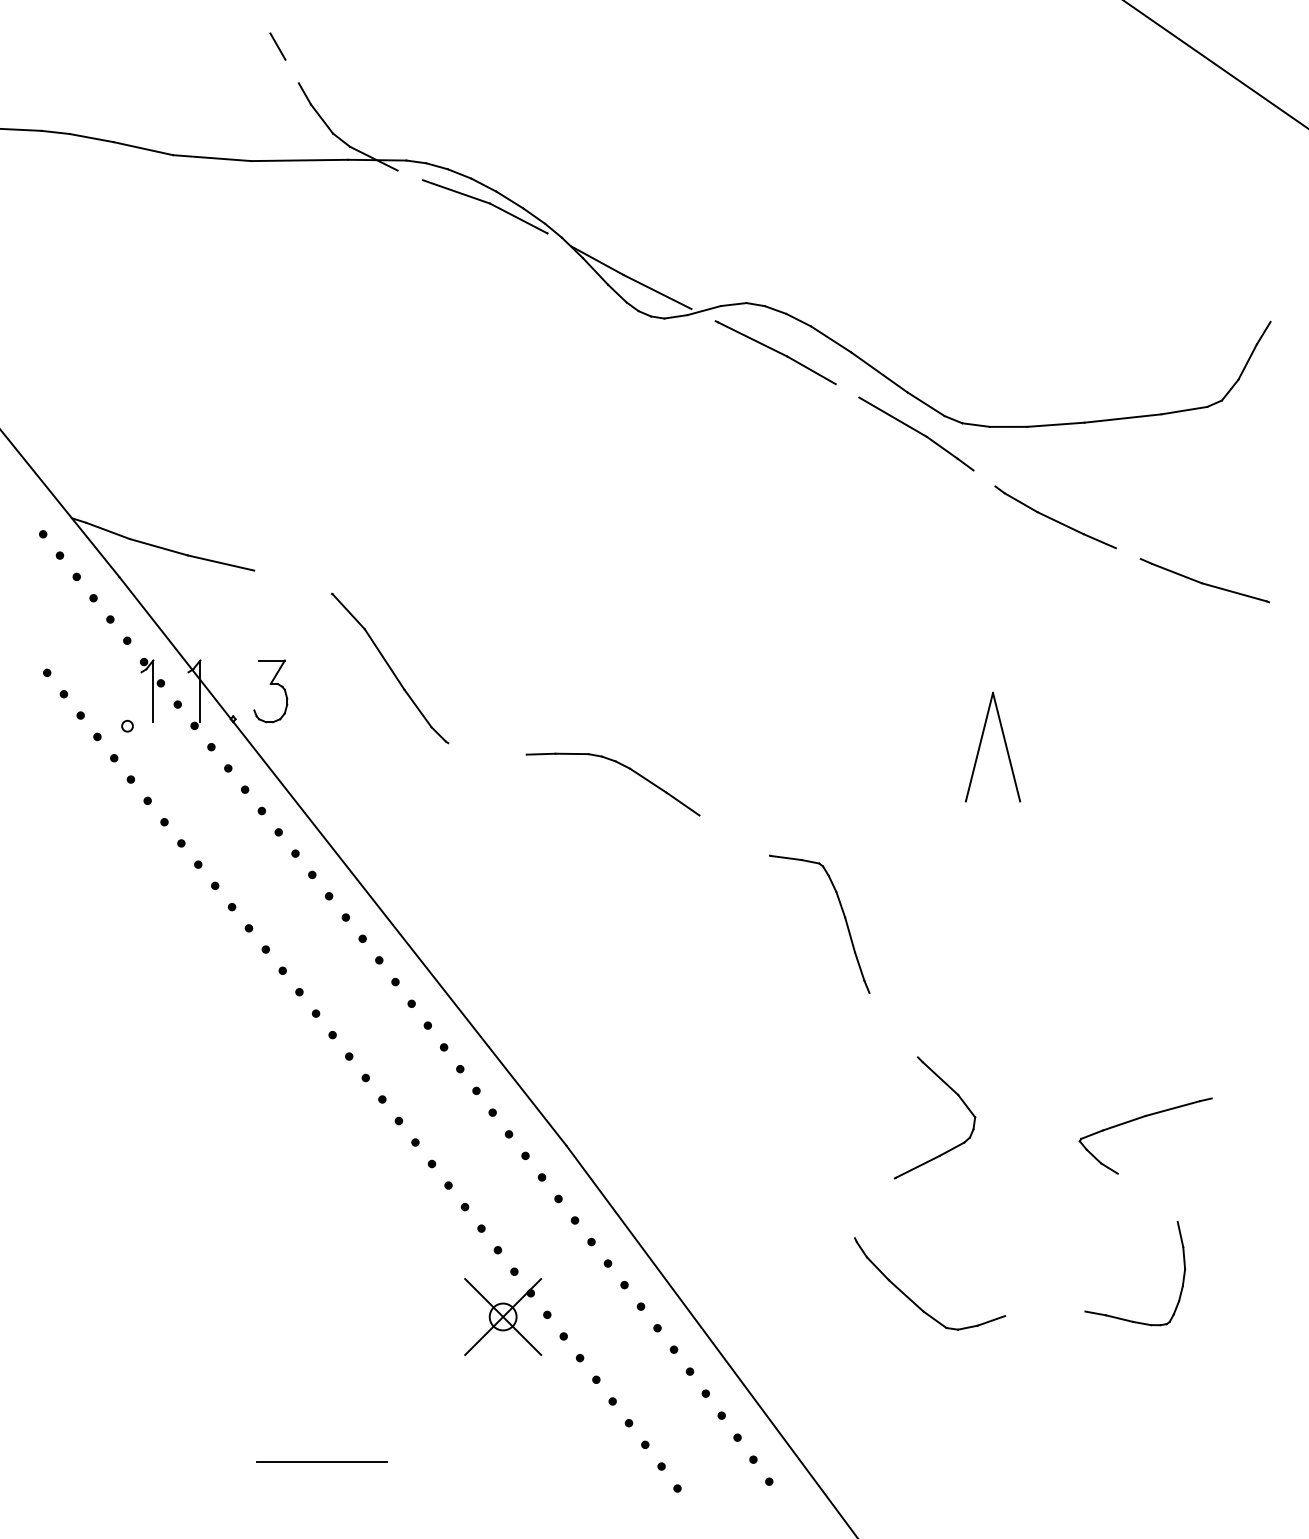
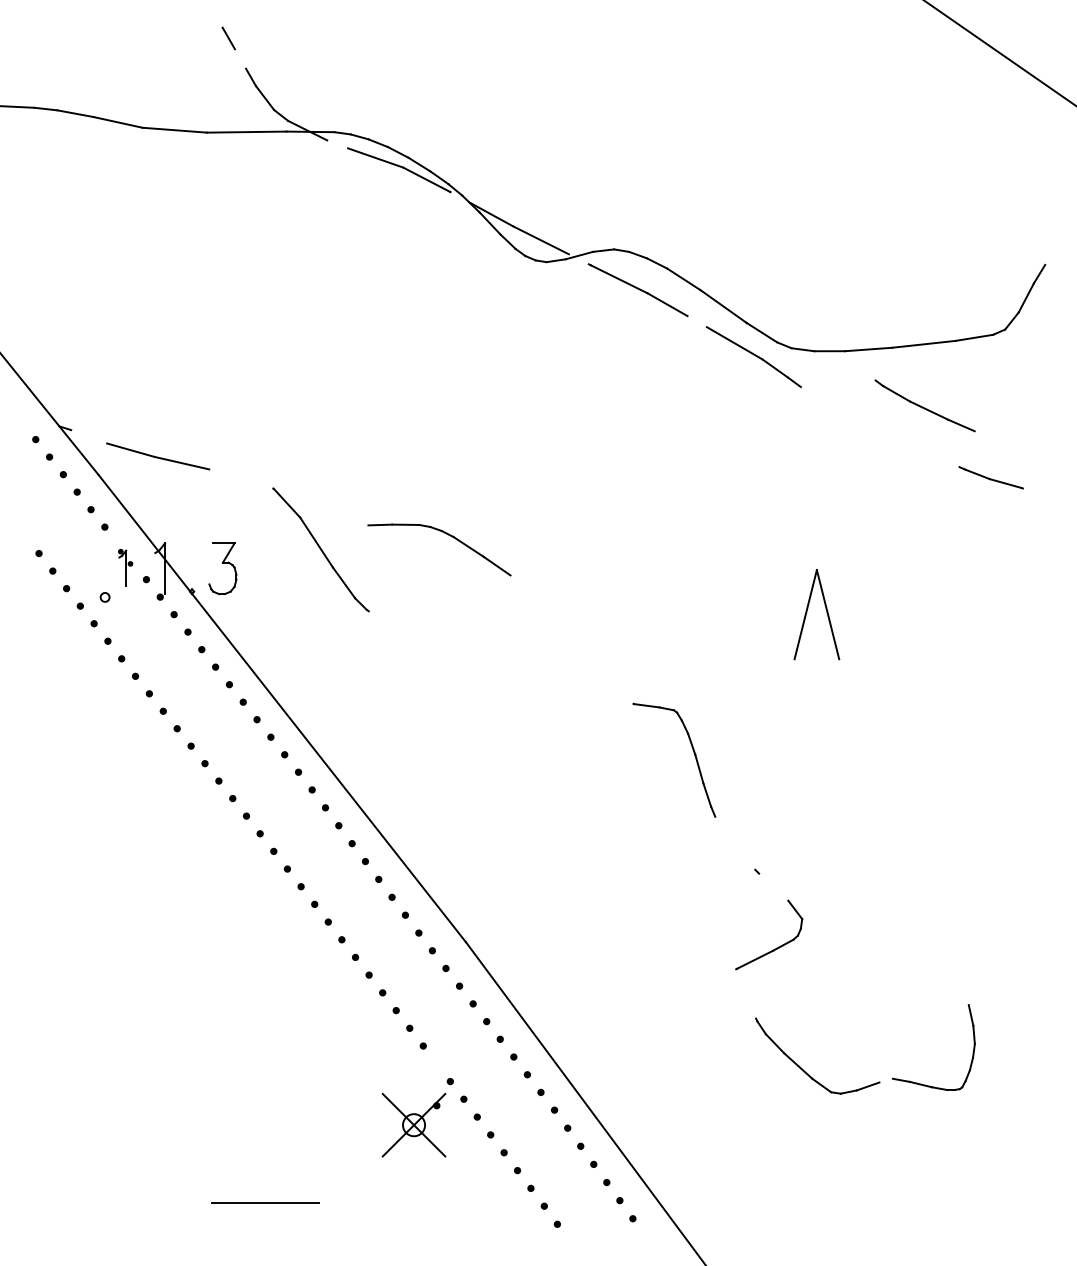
part: (1055, 517) -> (925, 406), moved
line: (107, 530) -> (88, 436), removed
part: (1204, 580) -> (990, 477), size x0.6
part: (152, 690) -> (125, 568), size x0.7
part: (621, 765) -> (446, 534), moved
line: (940, 1078) -> (773, 887), removed
part: (1141, 1118) -> (939, 920), removed
part: (915, 1302) -> (805, 1071), moved
part: (503, 1316) -> (414, 1124), moved

